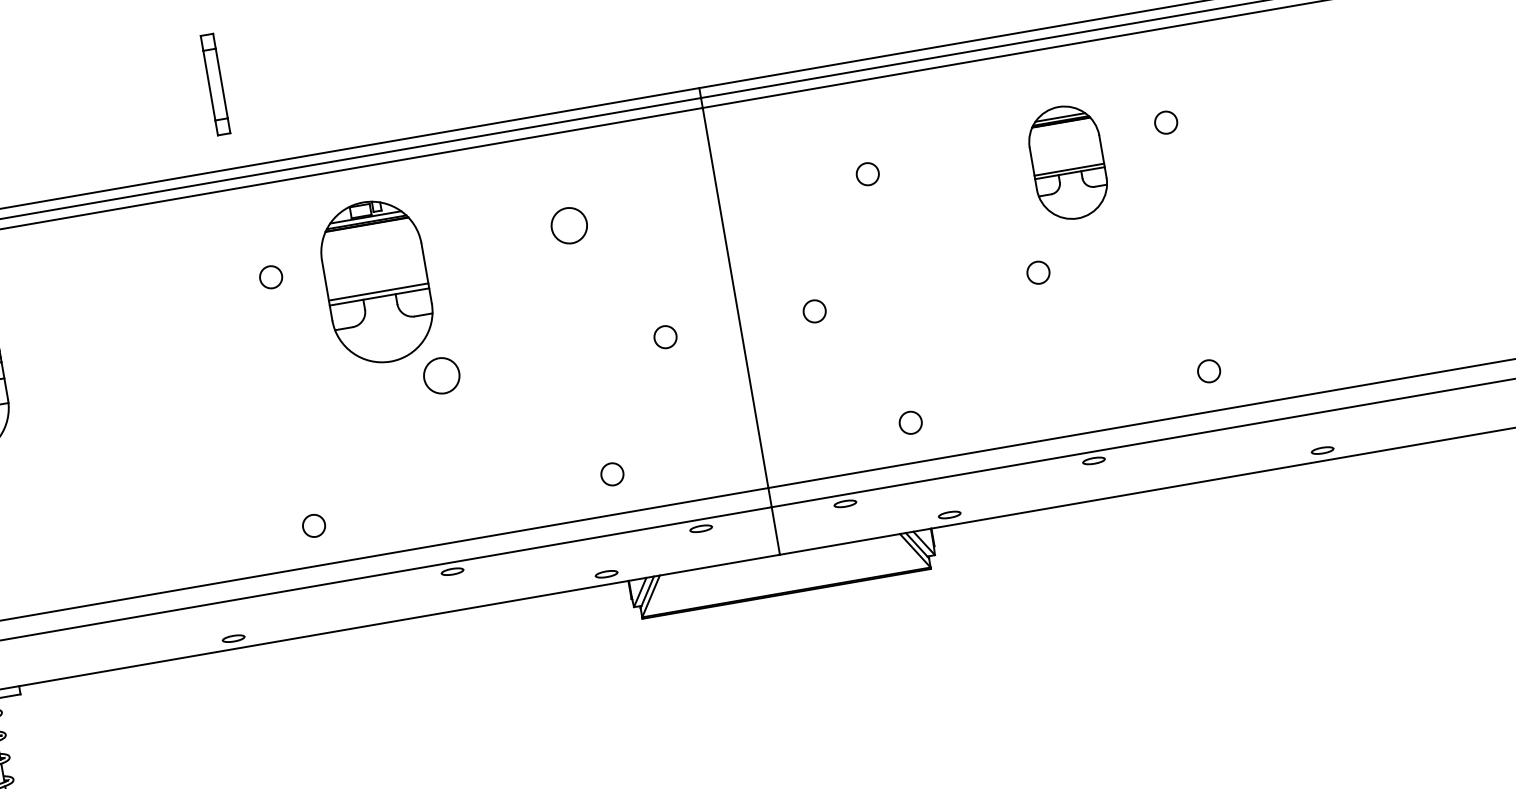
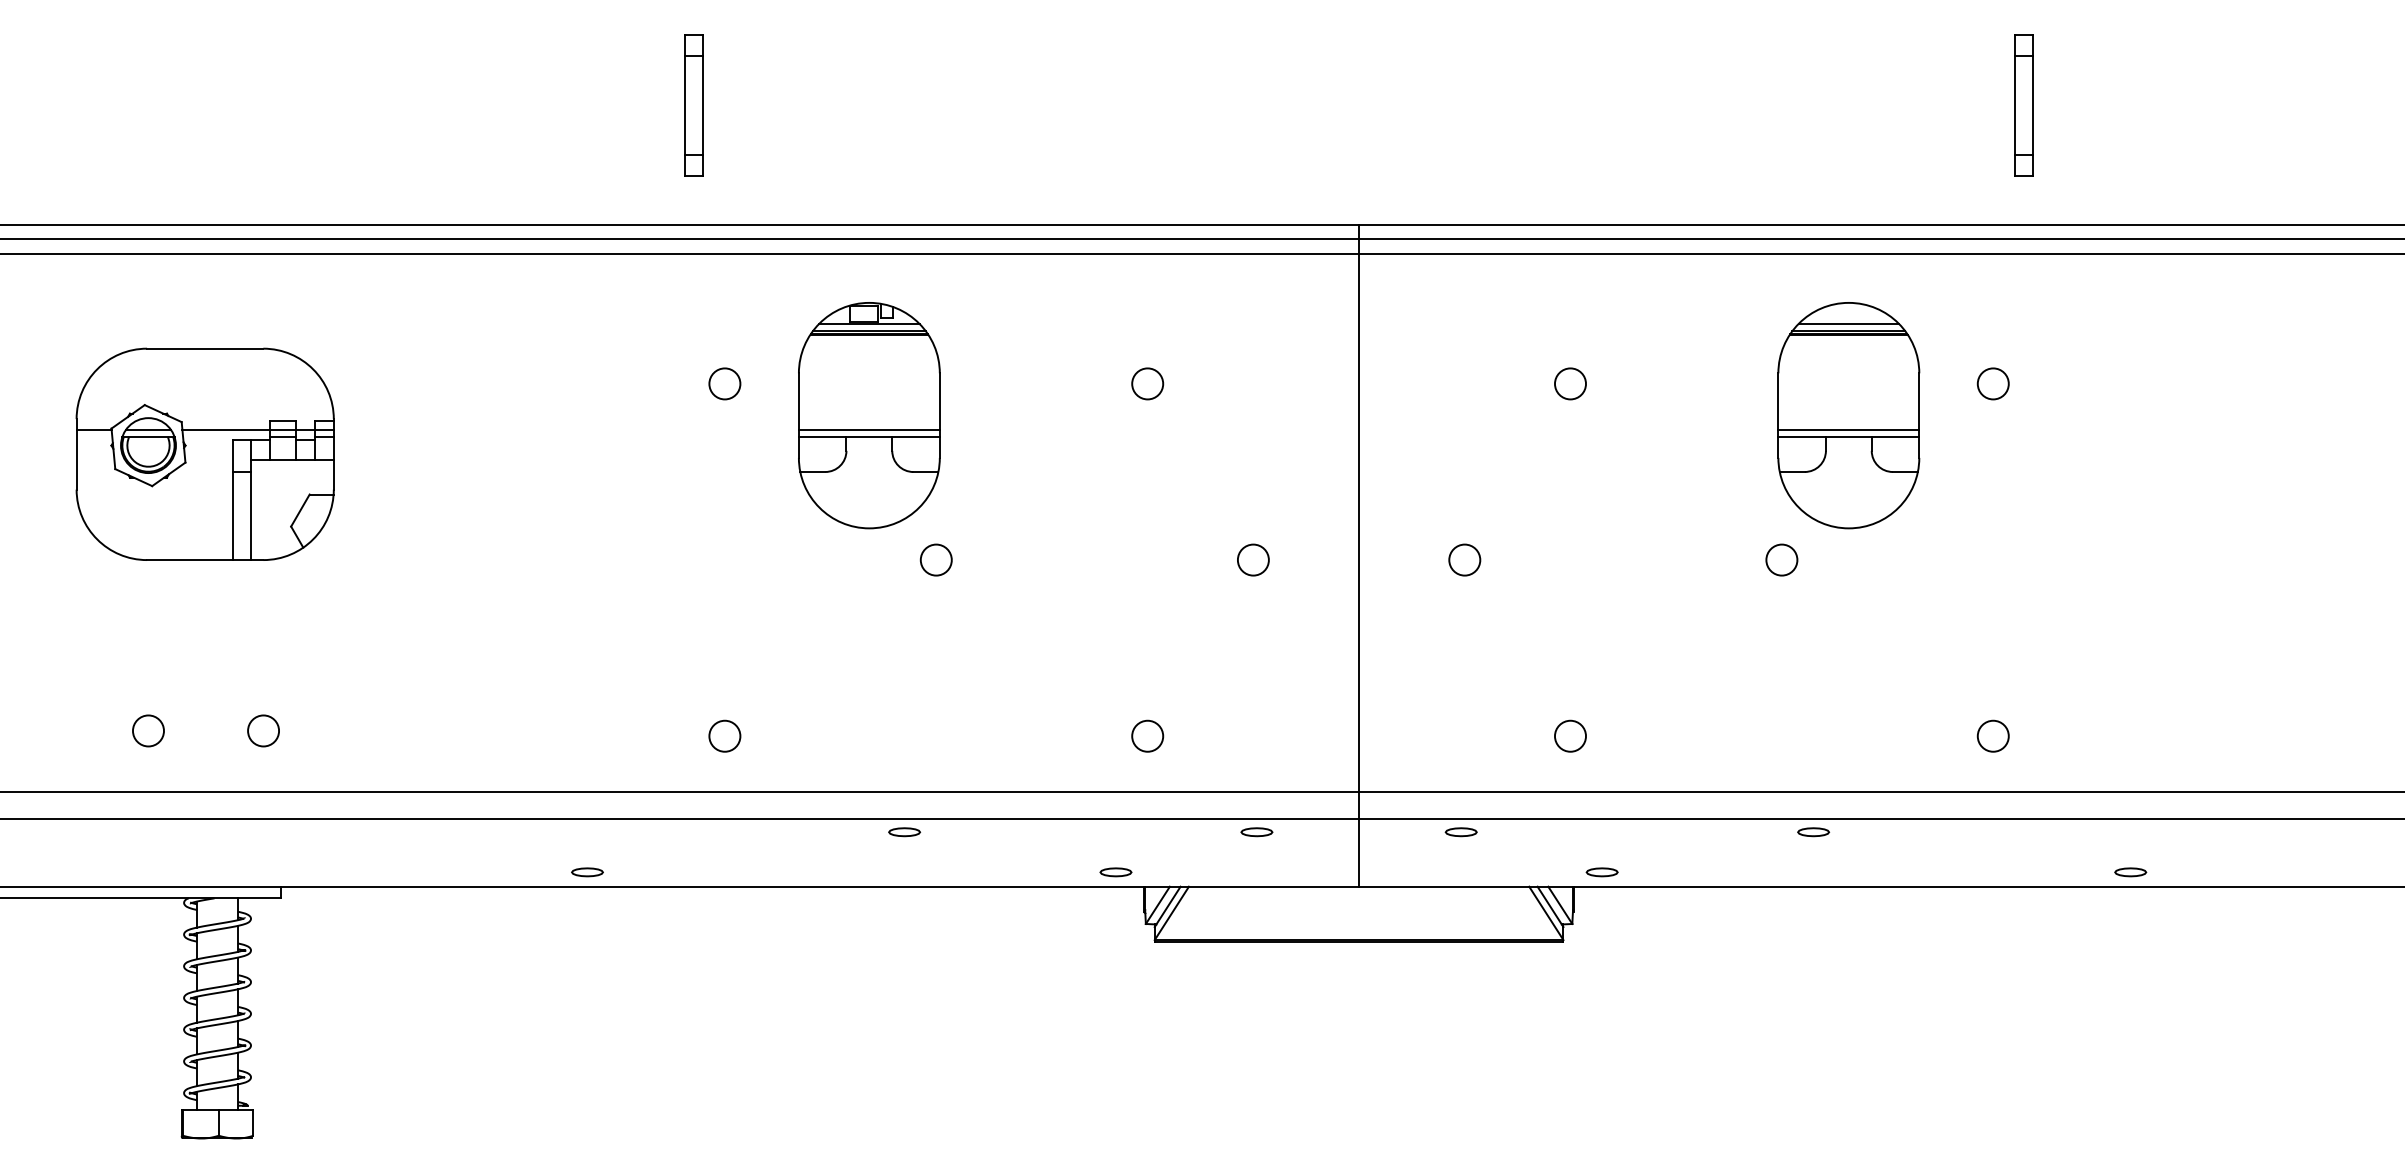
part: (1067, 162) -> (1848, 415), size x1.43
circle: (569, 225) -> (1147, 383), size x0.62
circle: (441, 375) -> (935, 559), size x0.62

